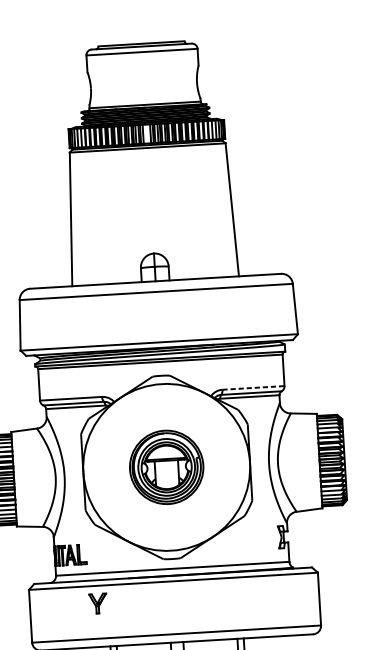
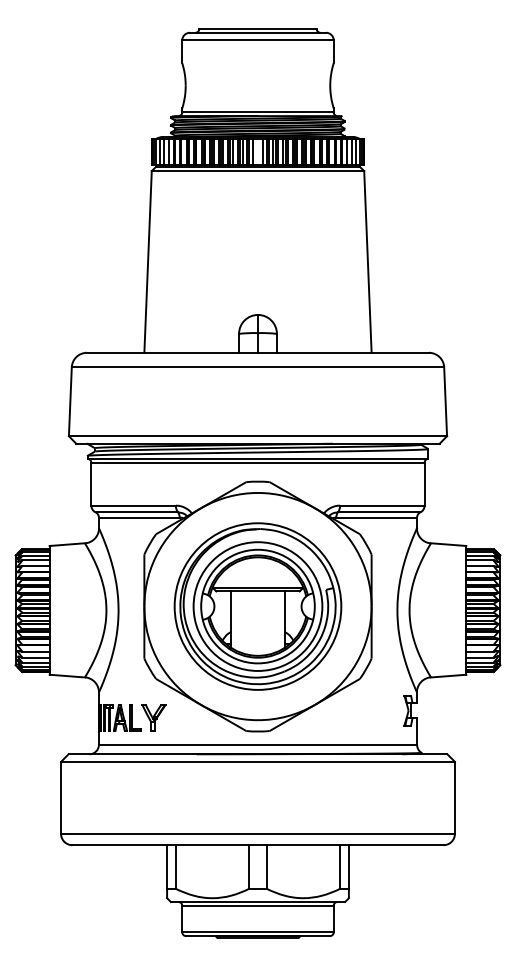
line: (253, 387) -> (382, 505), dashed -> solid
part: (166, 467) -> (257, 606), size x1.67
part: (97, 603) -> (153, 717), moved

